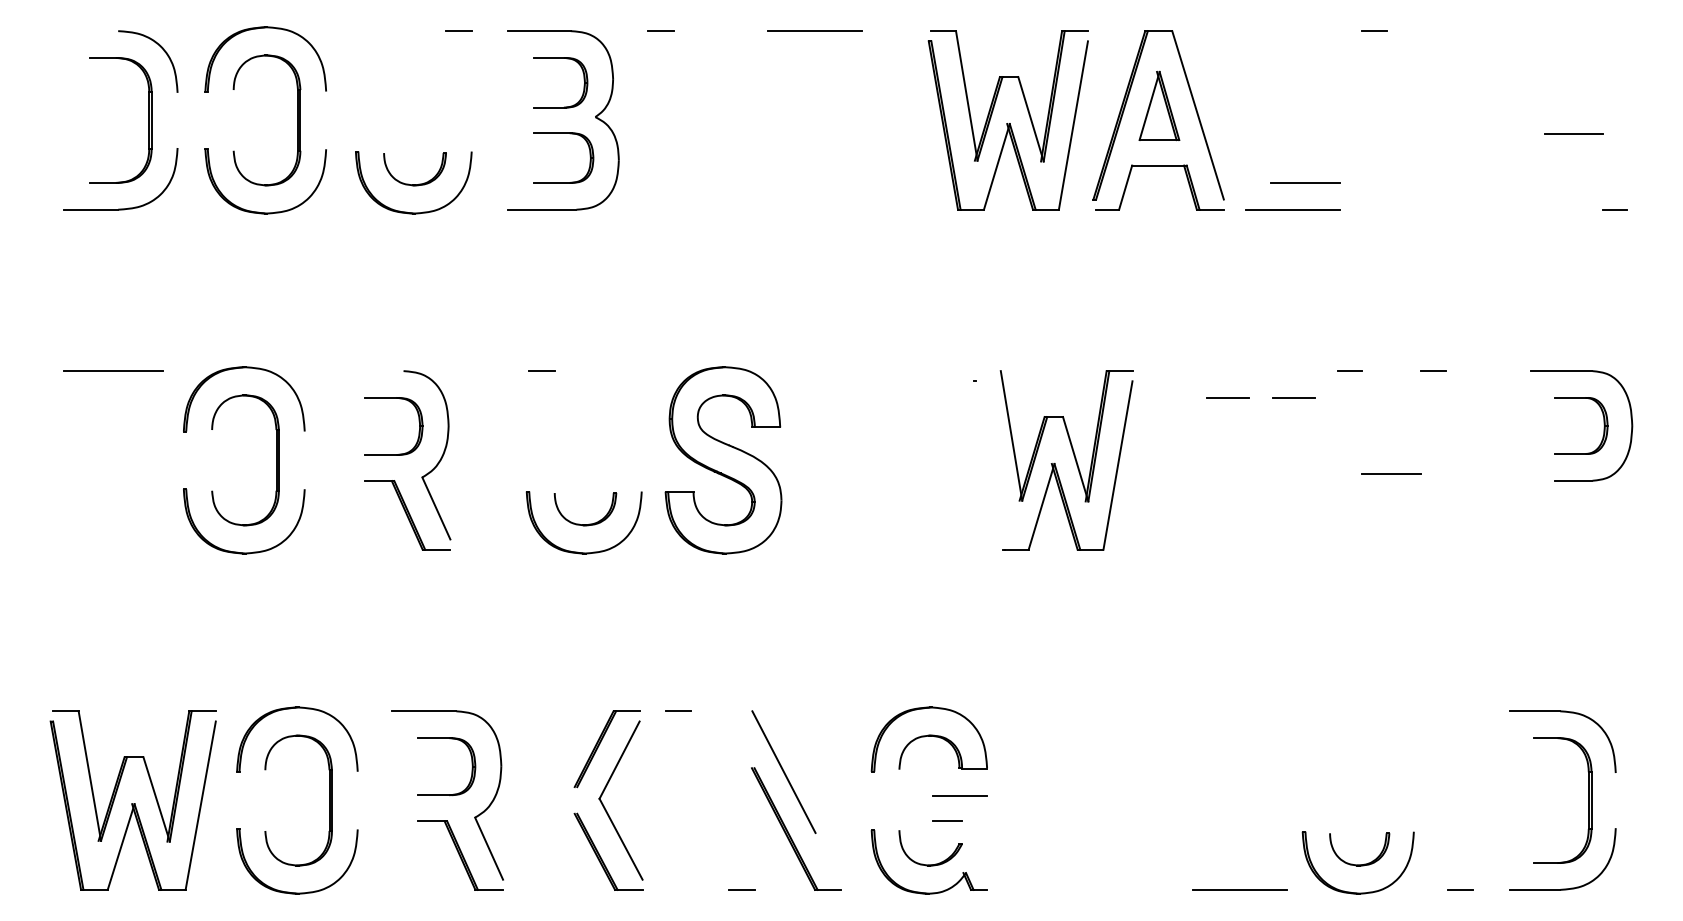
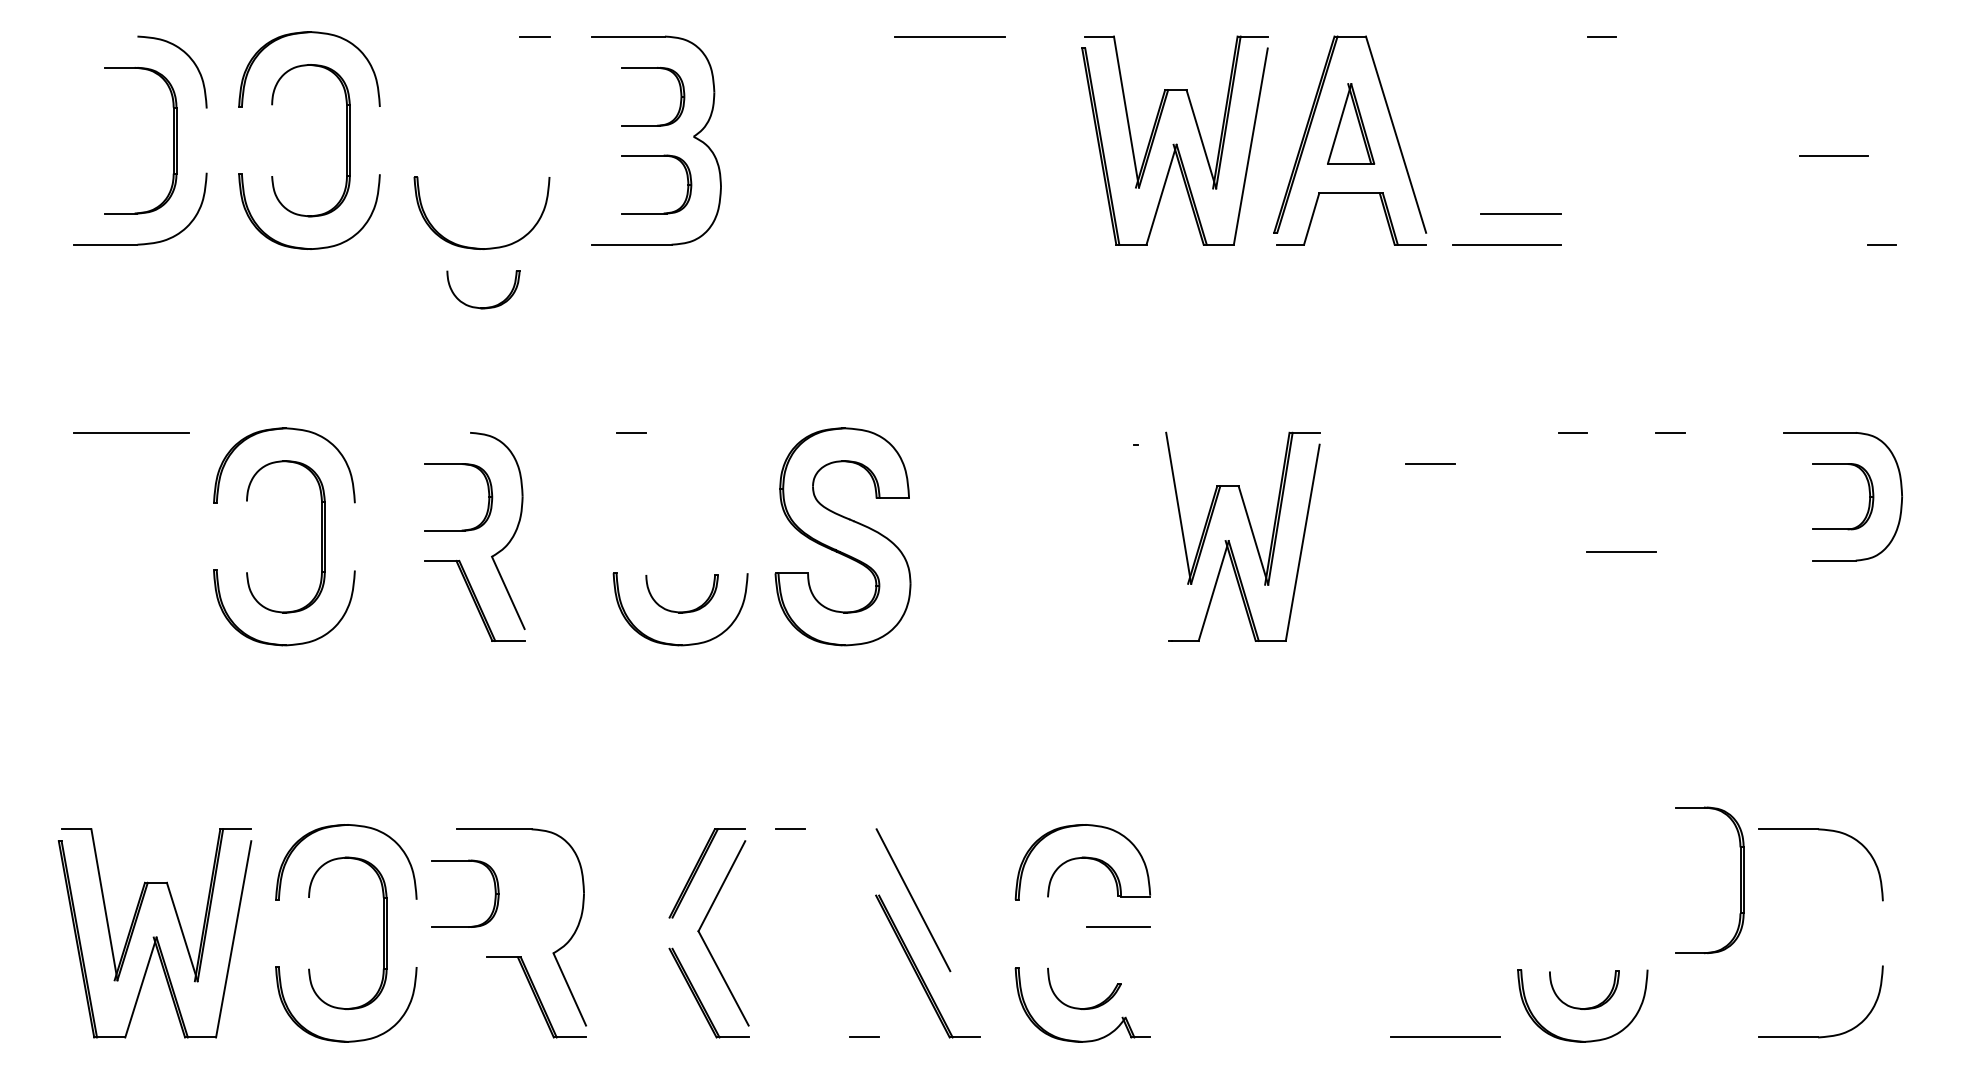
line: (661, 31) -> (770, 36), removed
part: (418, 183) -> (487, 306), moved
line: (1293, 398) -> (1507, 464), removed
part: (471, 766) -> (494, 893), moved
part: (1588, 800) -> (1740, 880), moved
line: (947, 821) -> (1104, 957), removed
line: (1460, 889) -> (1701, 1037), removed

